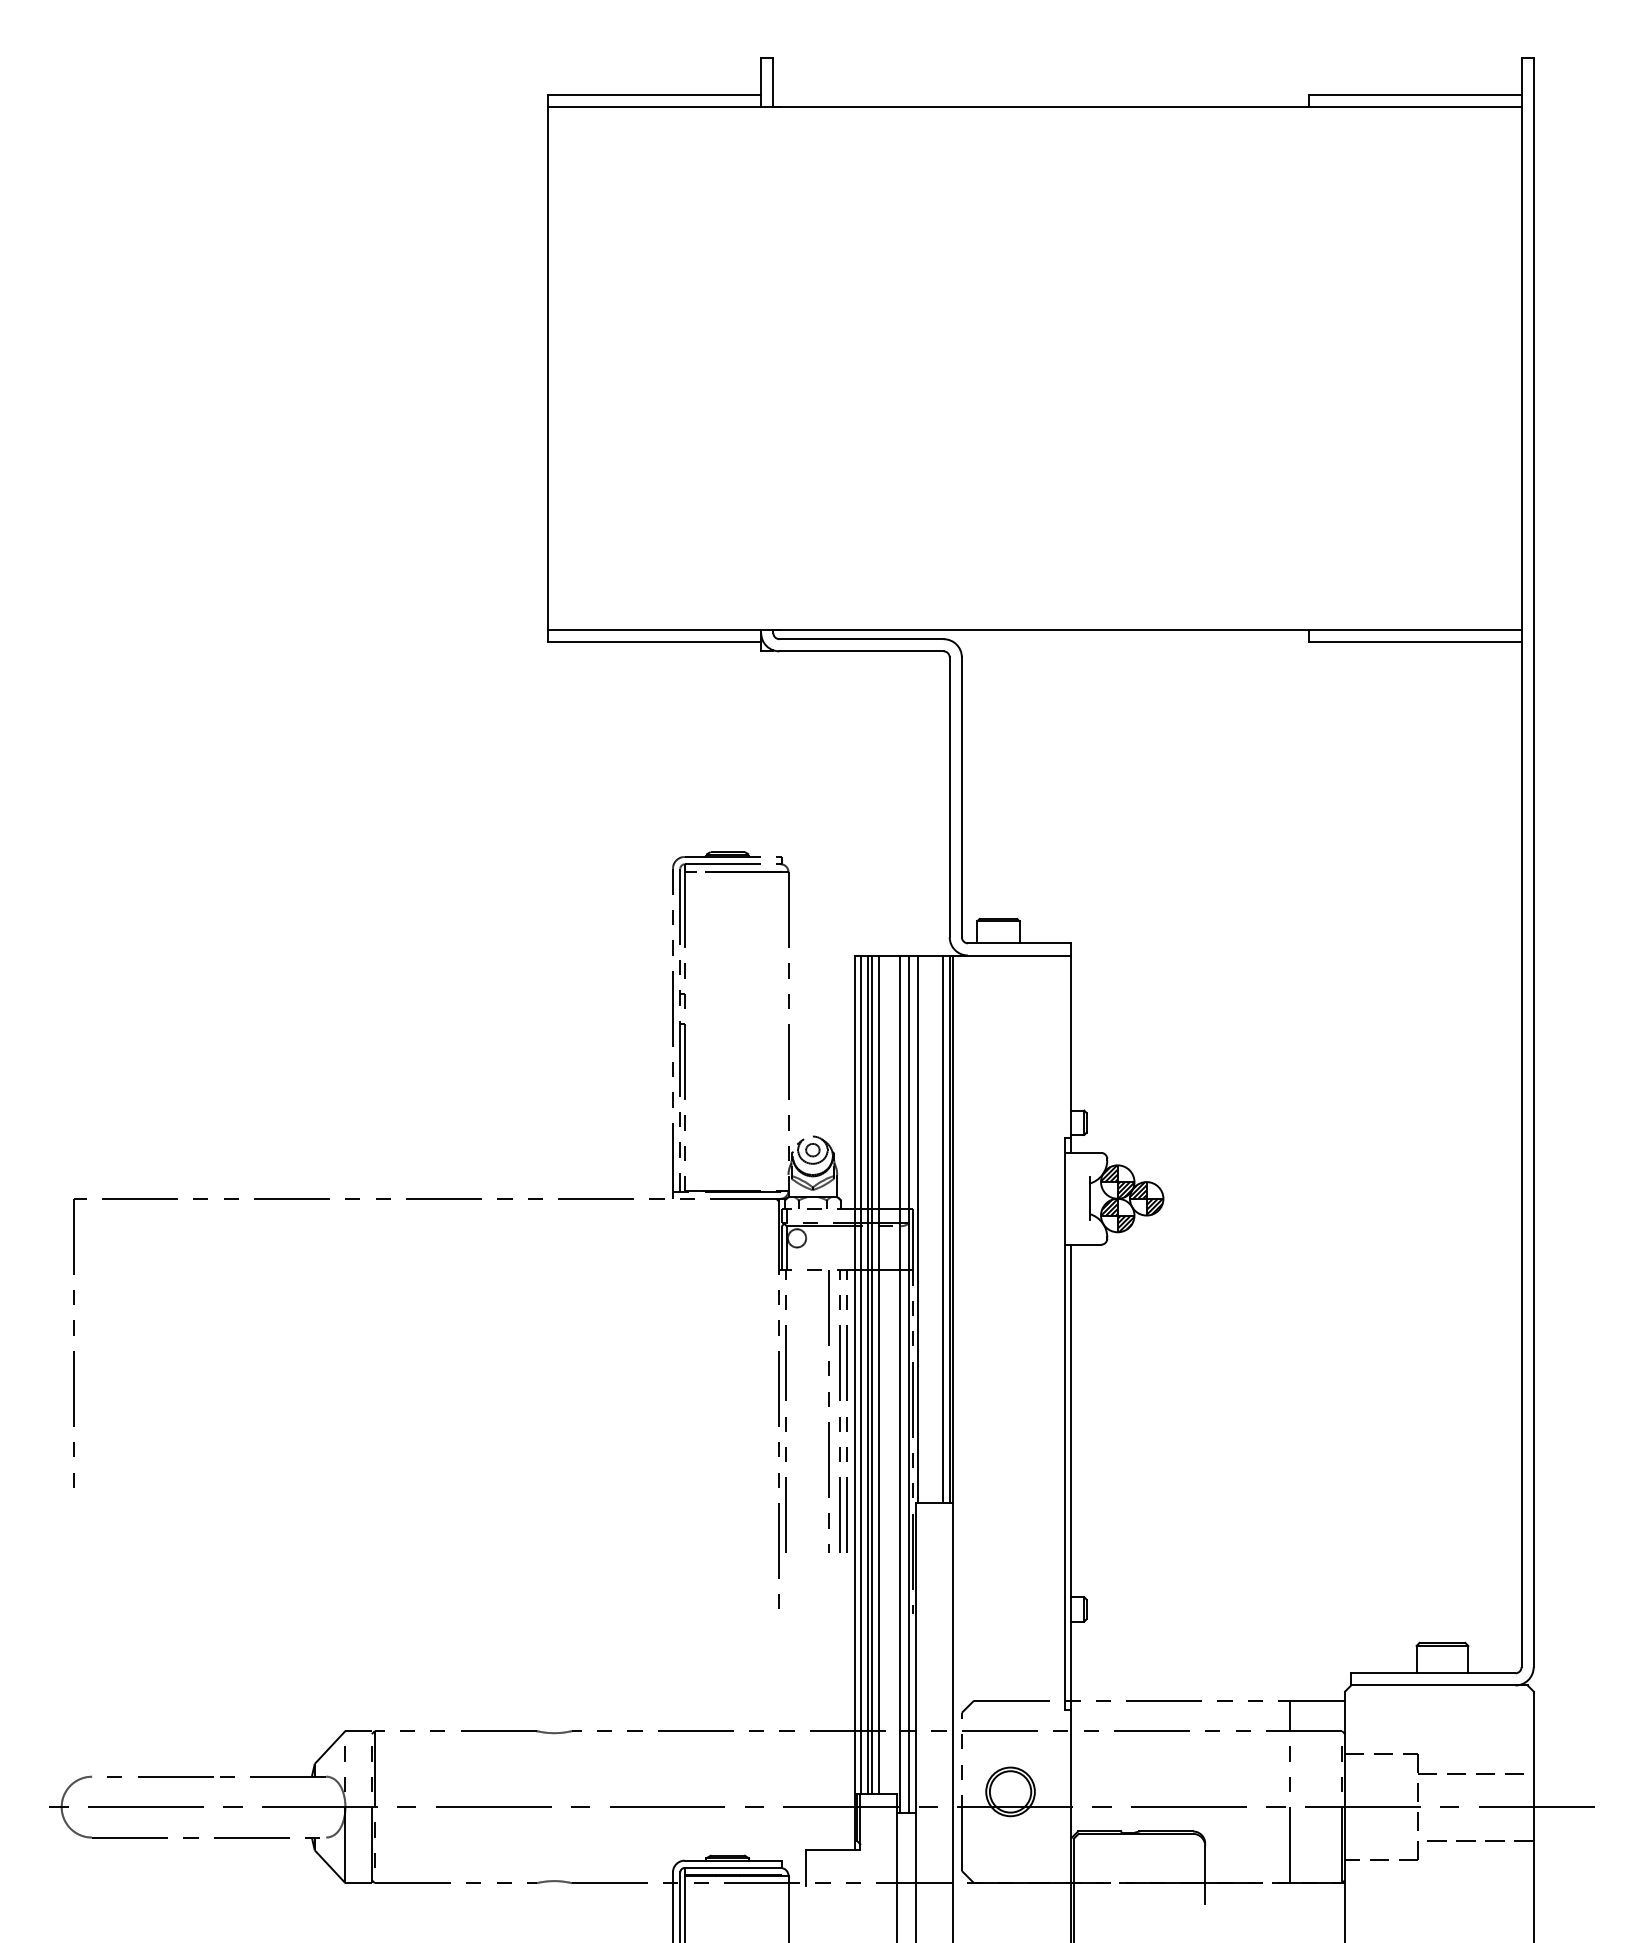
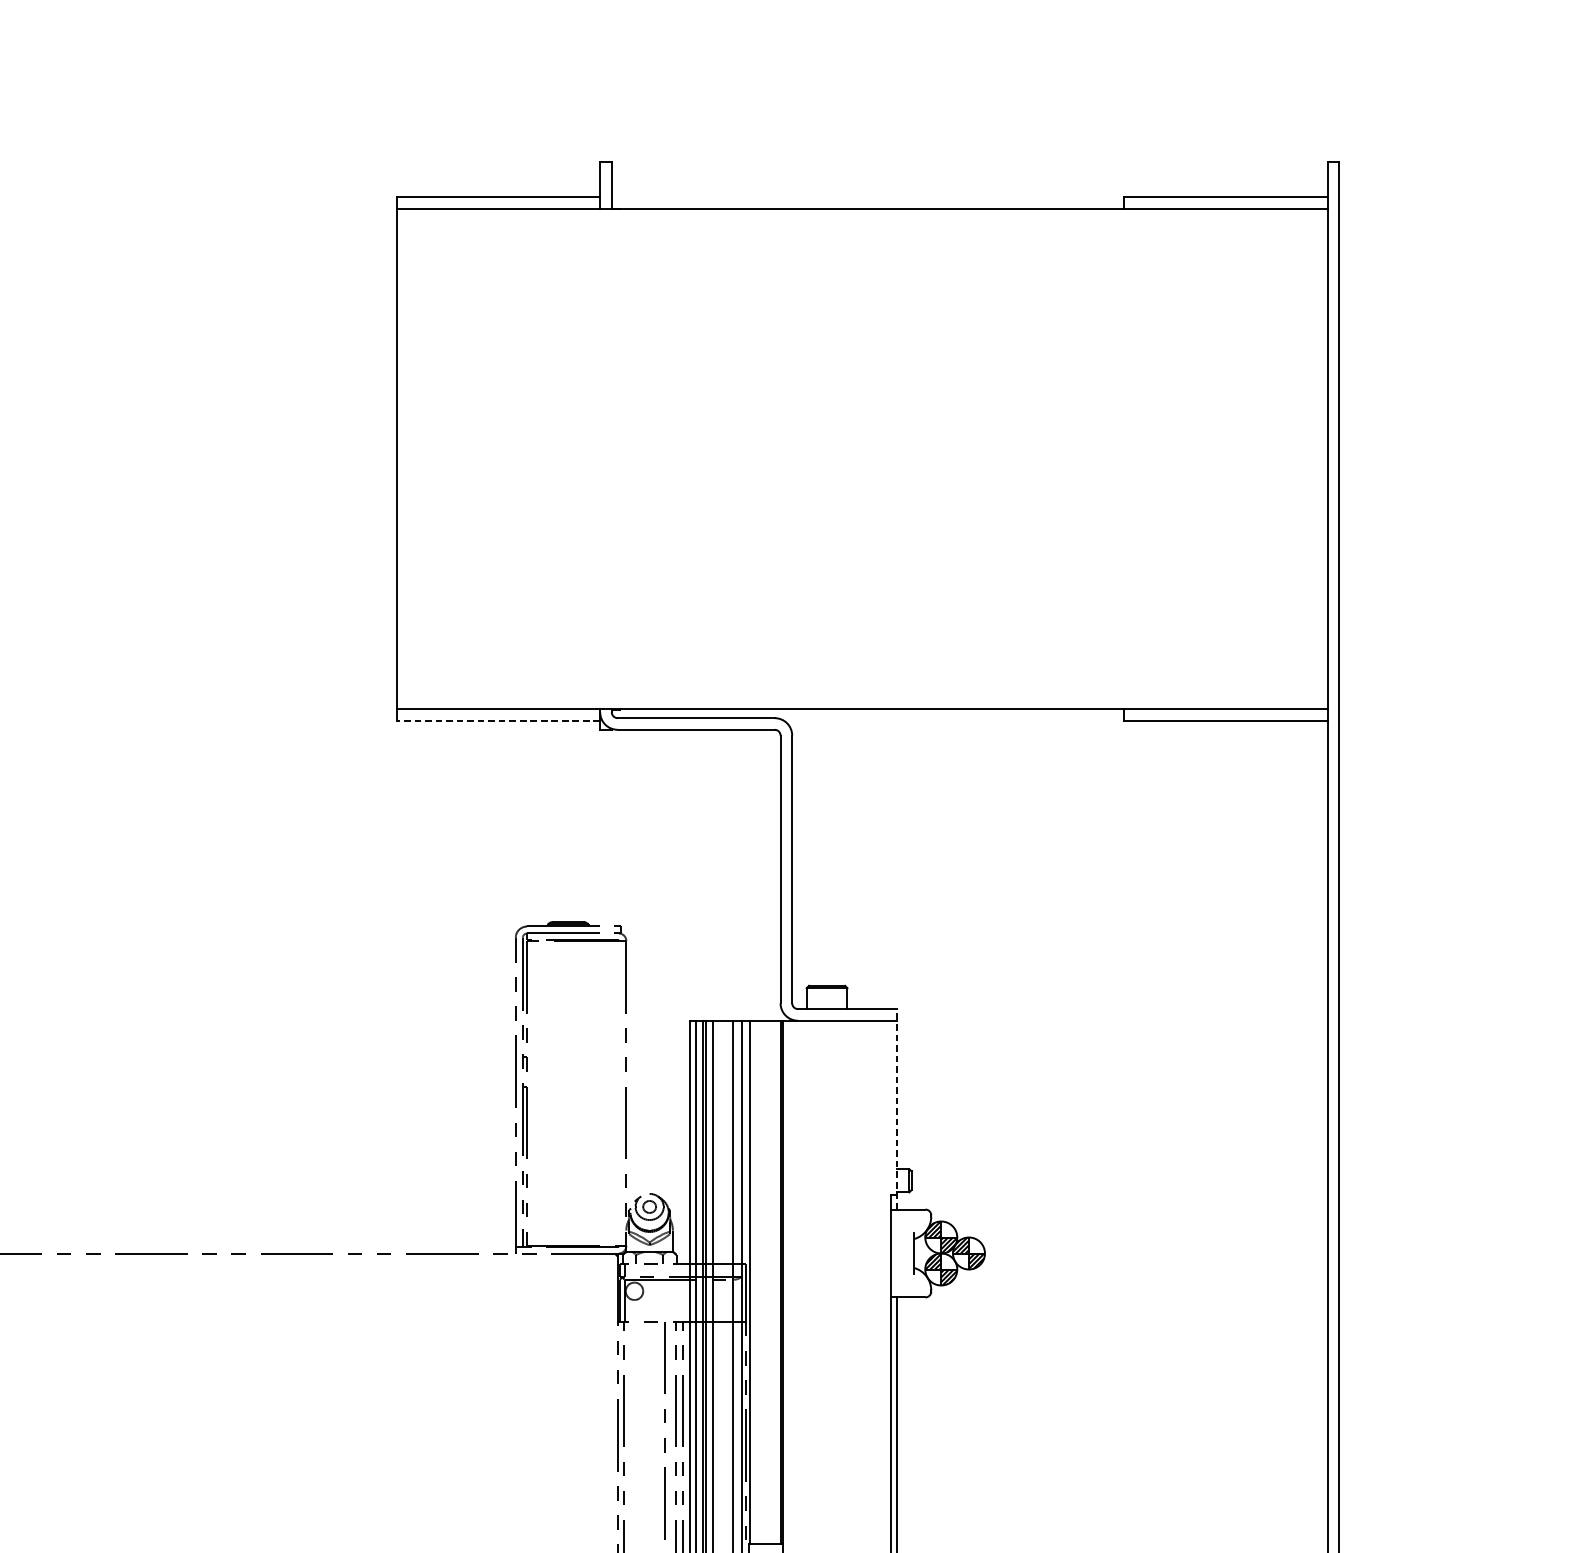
line: (654, 642) -> (498, 721), solid -> dashed
line: (1071, 1048) -> (897, 1109), solid -> dashed
line: (942, 1228) -> (773, 1281), removed

